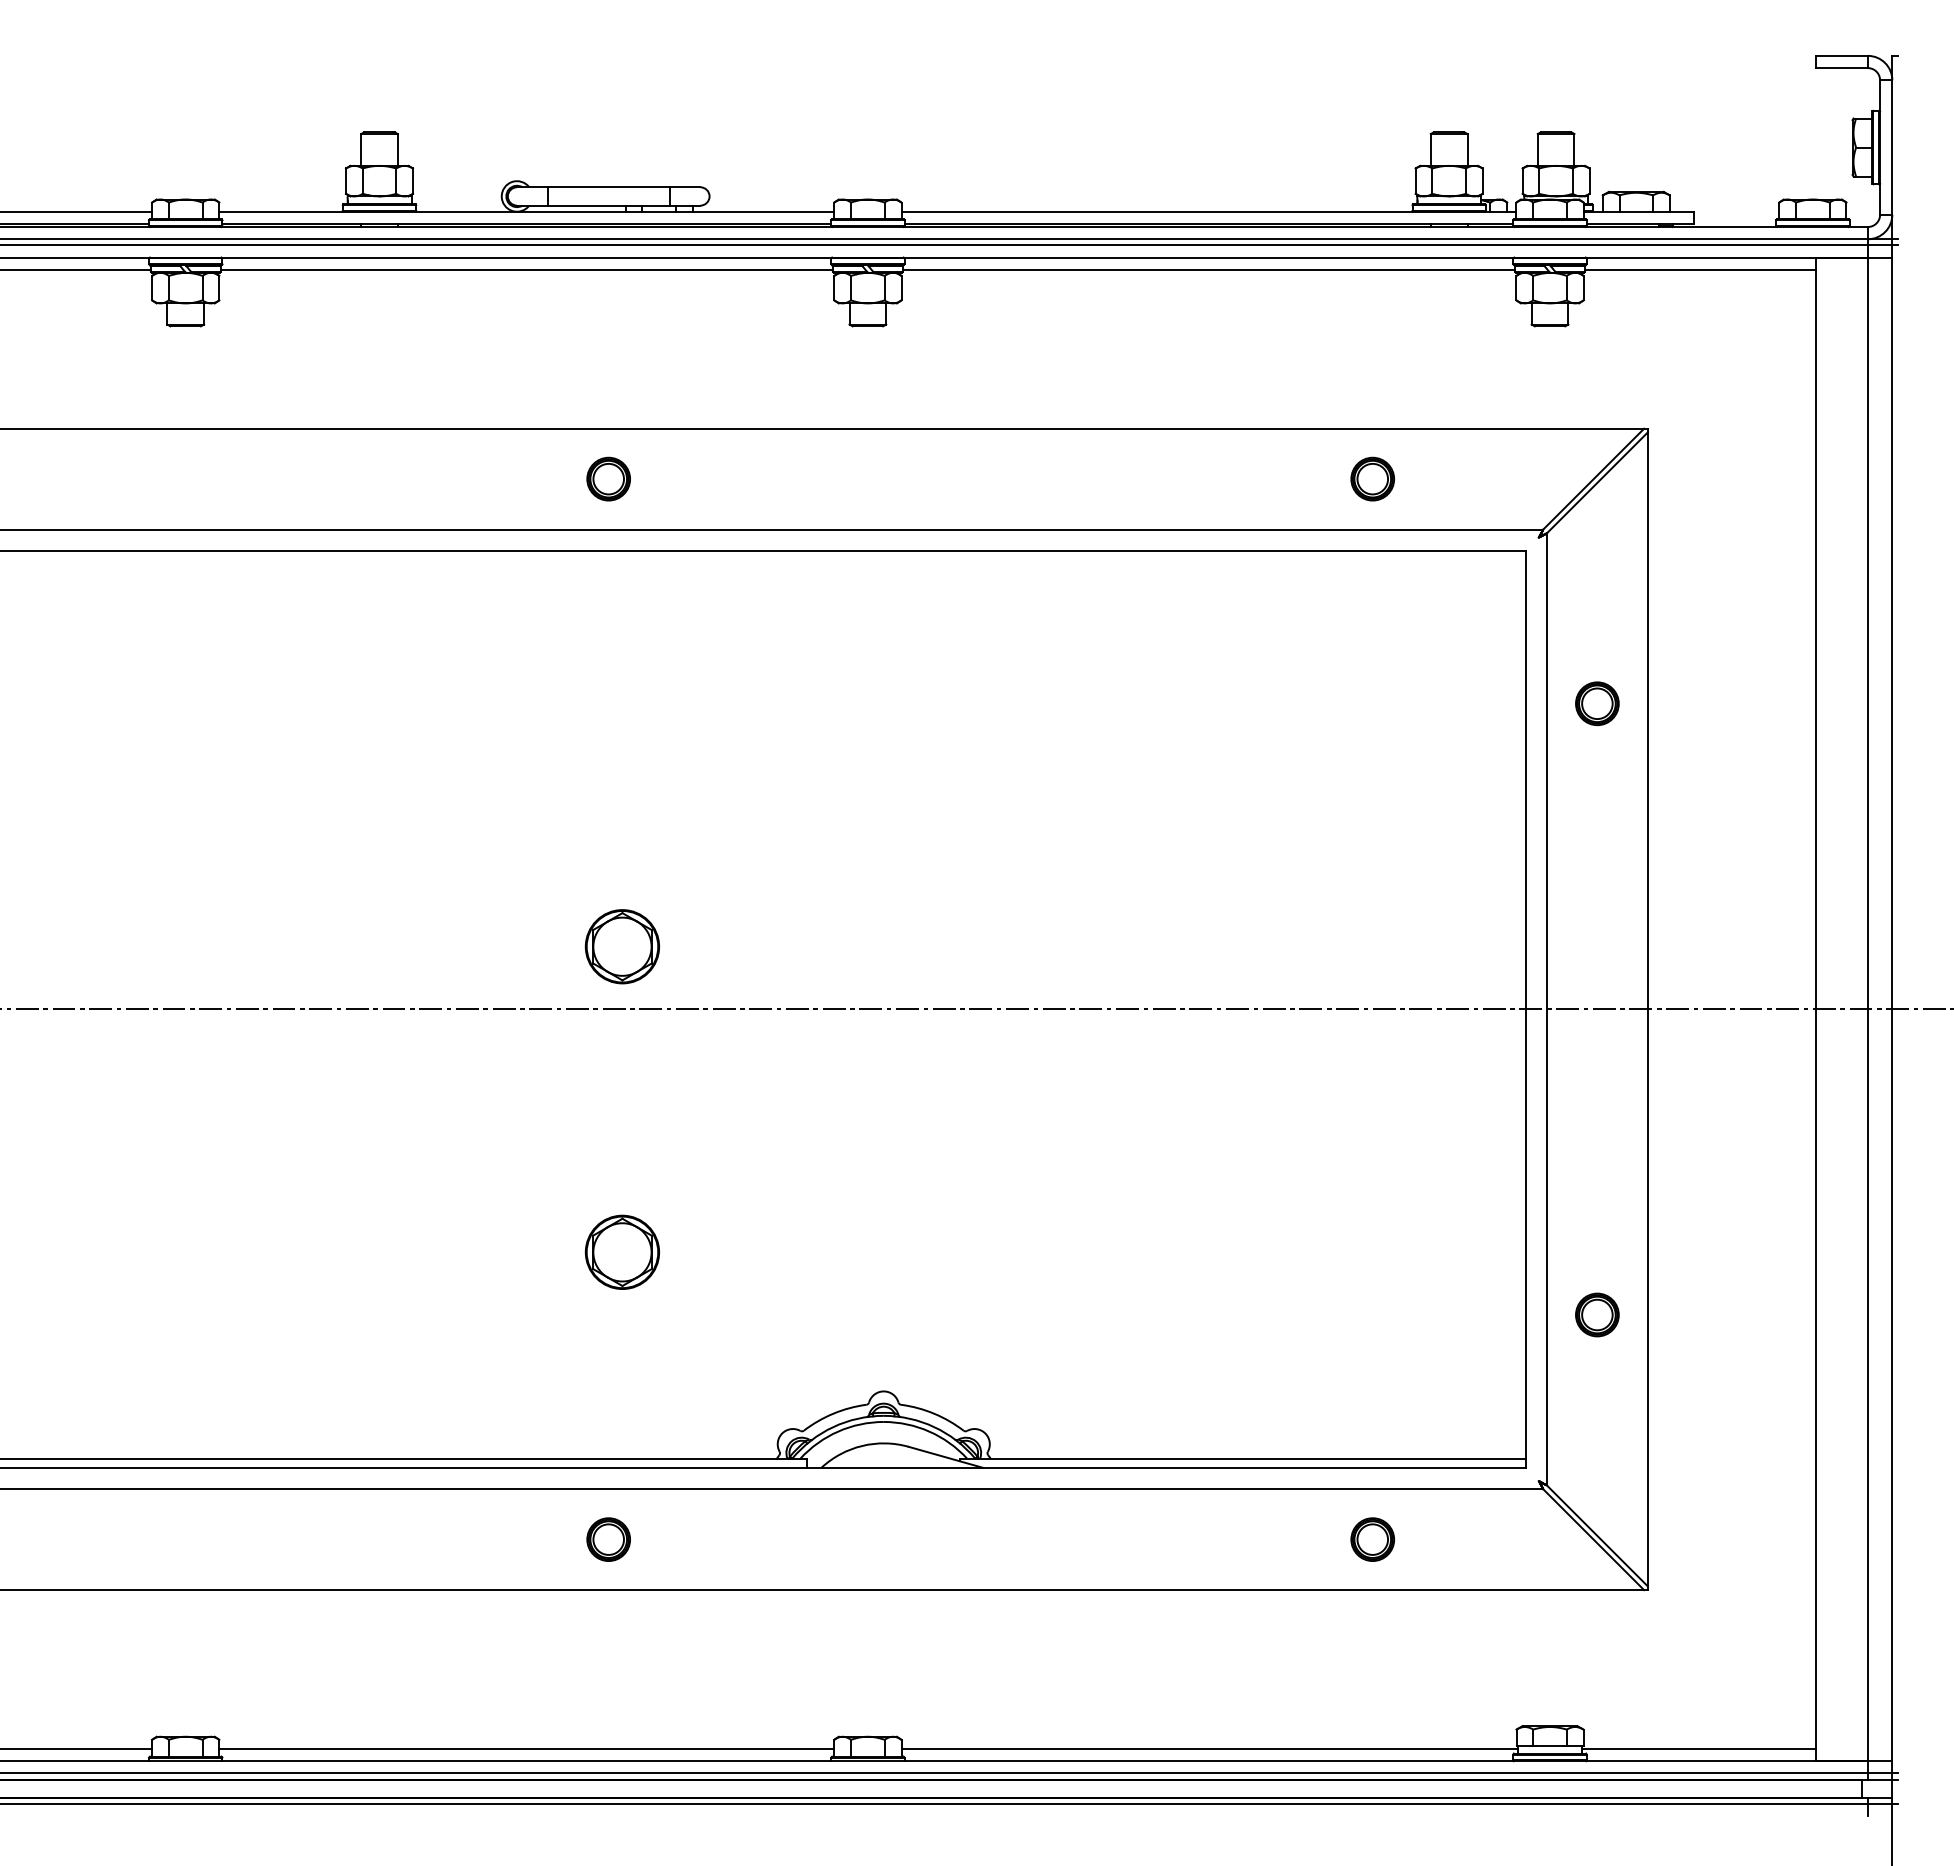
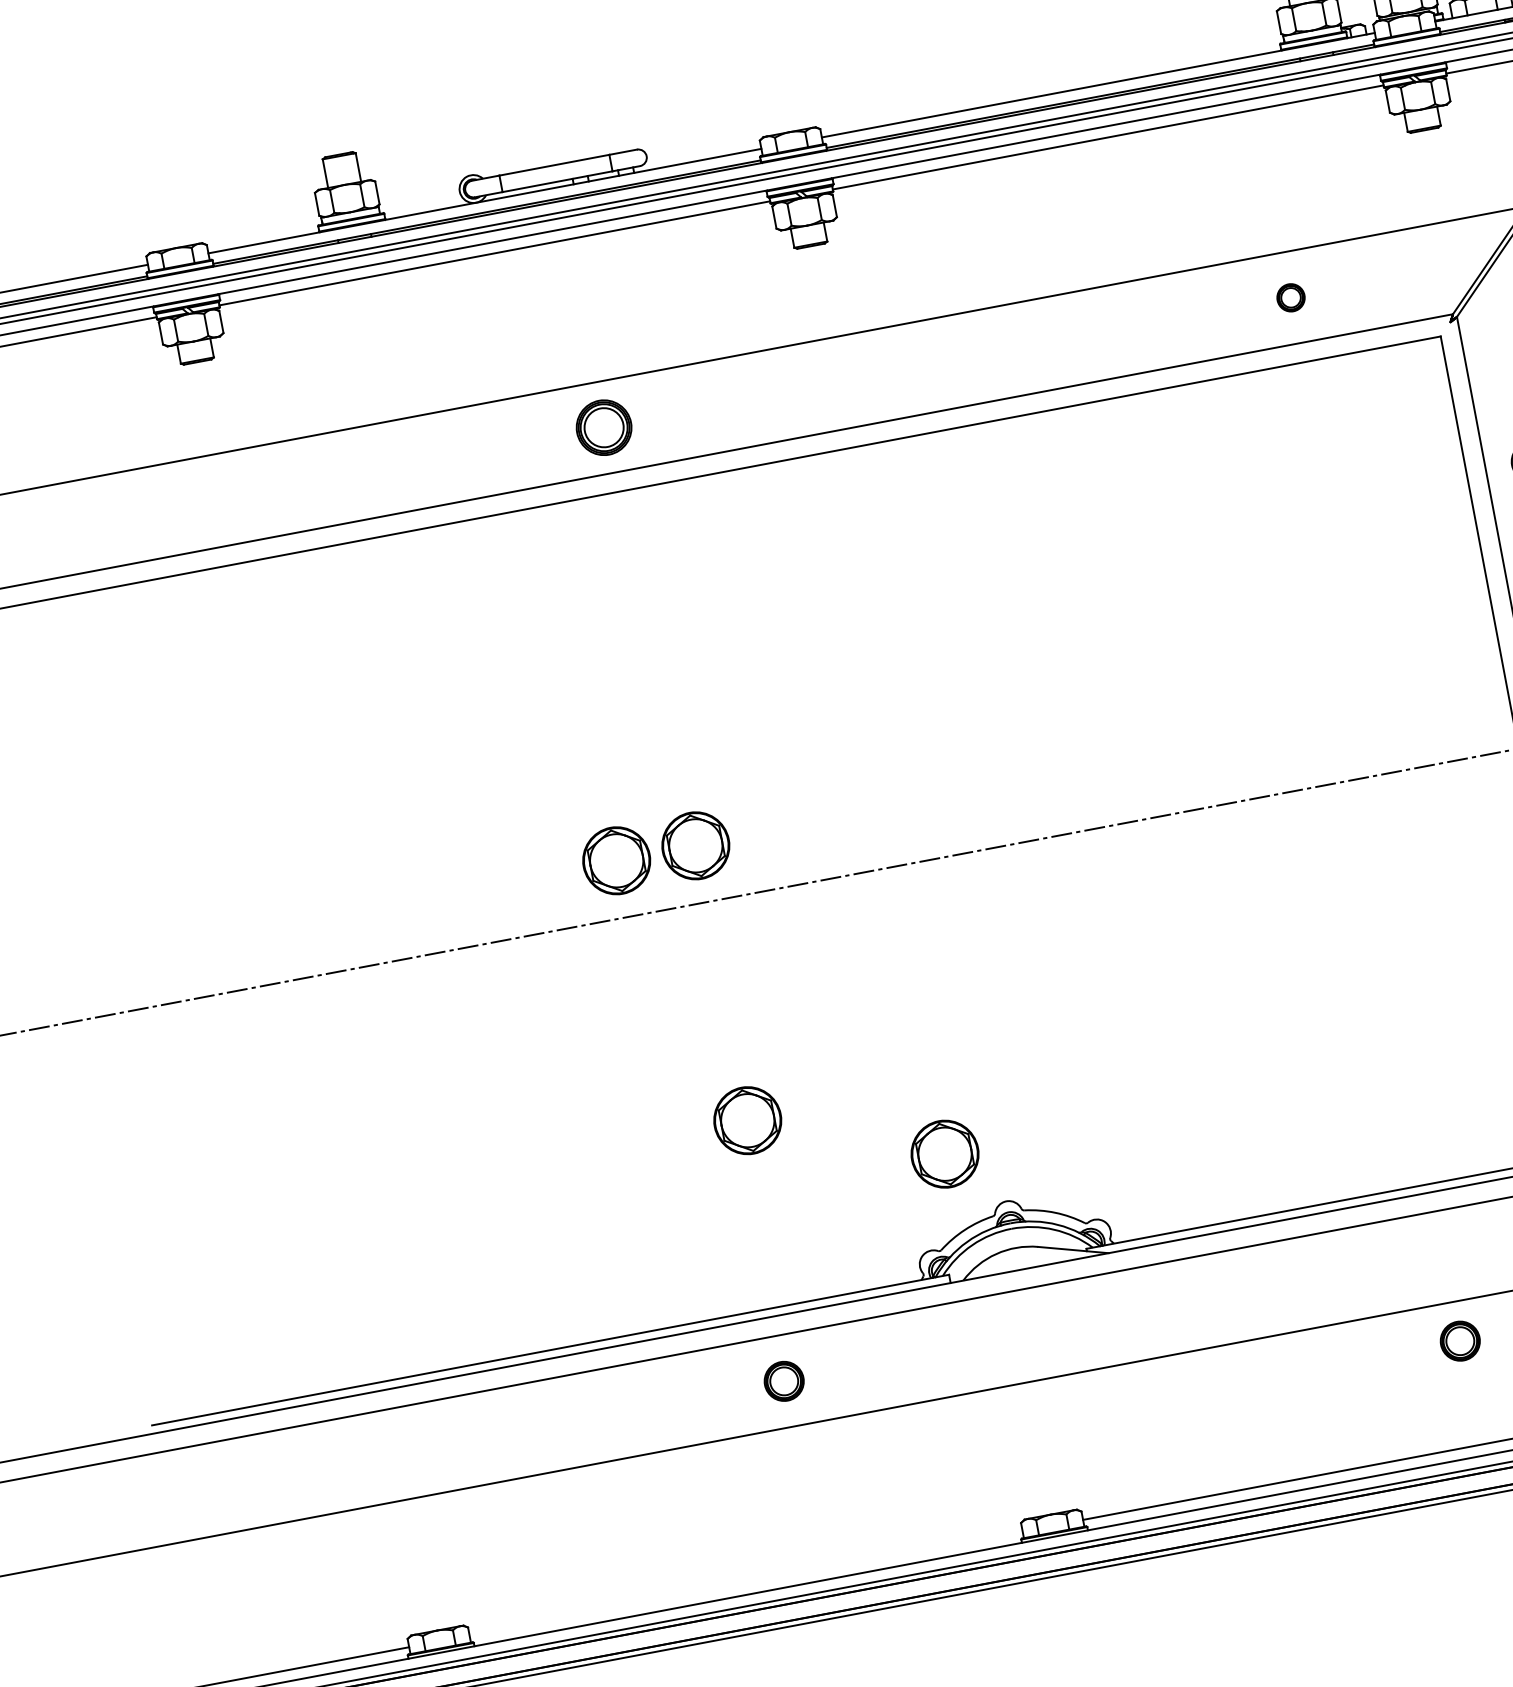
part: (608, 478) -> (603, 427), size x1.4
part: (1372, 478) -> (1290, 297), size x0.7
part: (533, 946) -> (615, 860), added
part: (826, 1327) -> (944, 1153), added
part: (1372, 1539) -> (1460, 1341), moved
line: (526, 1749) -> (745, 1584), removed

